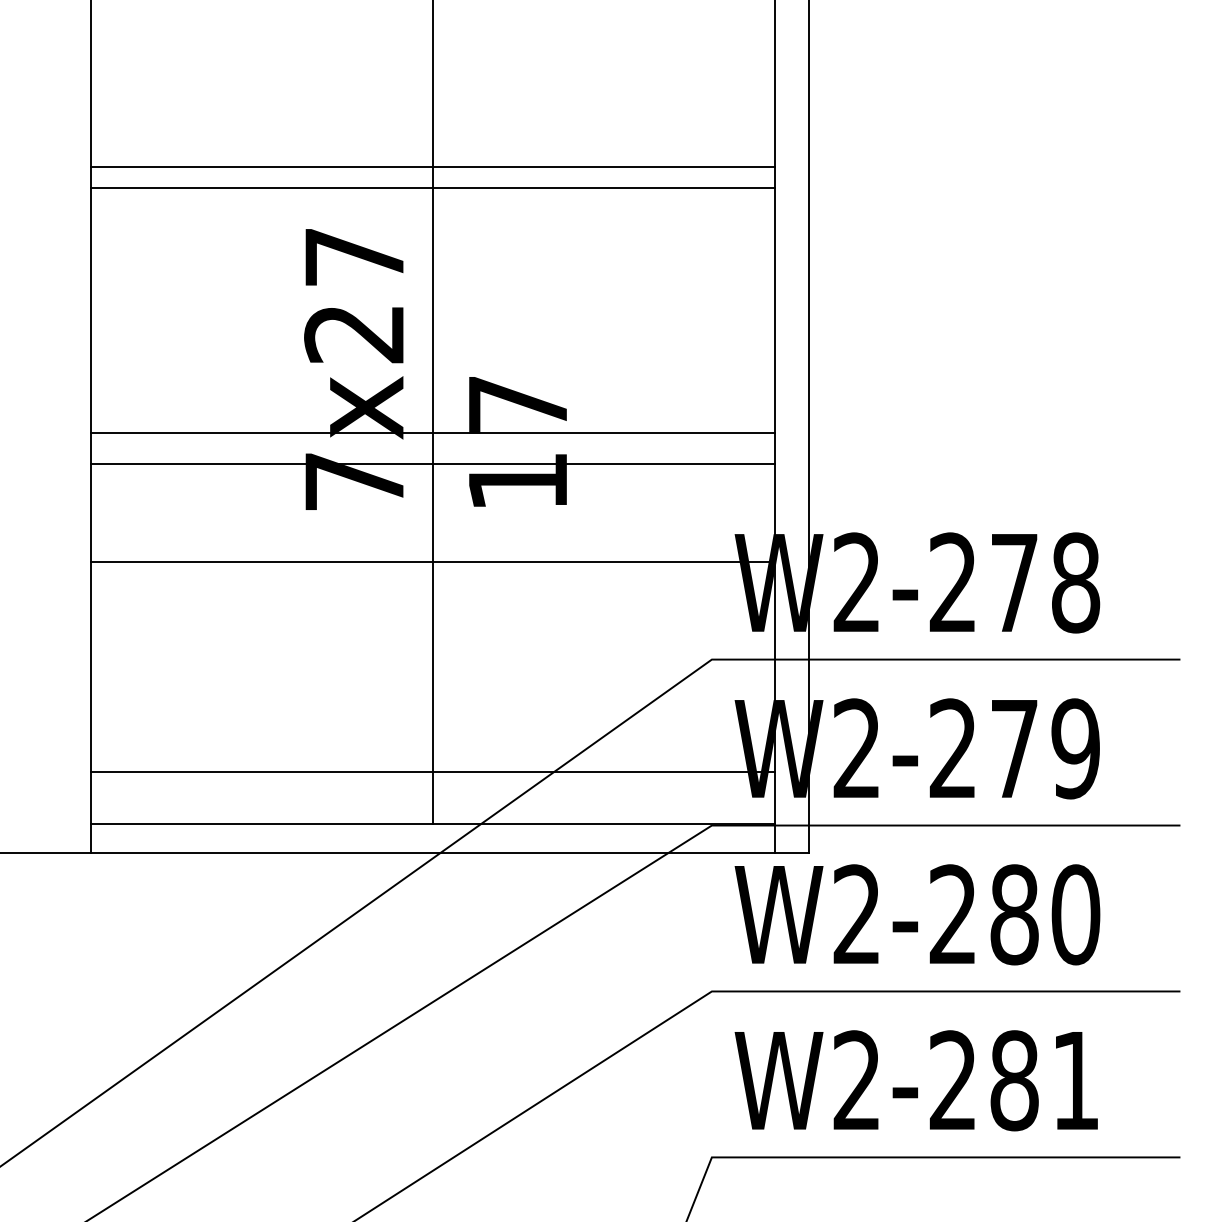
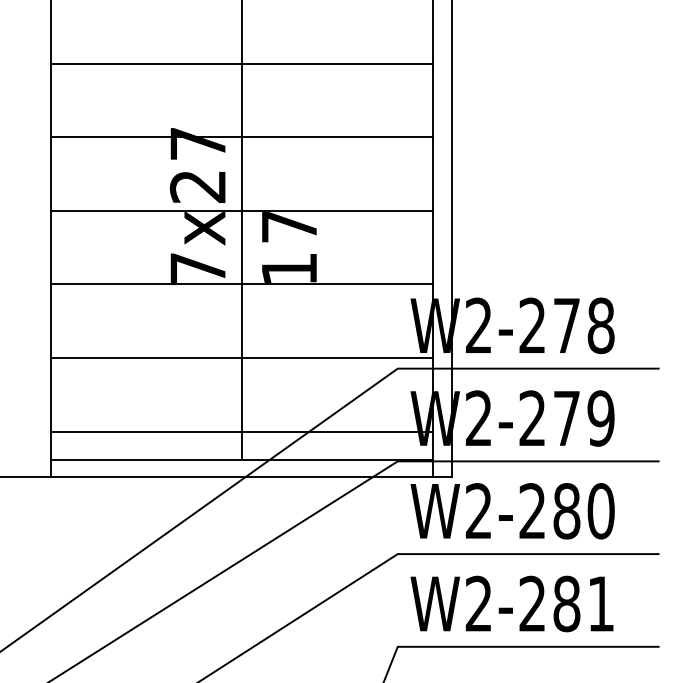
line: (432, 167) -> (241, 63), moved
line: (432, 188) -> (241, 137), moved
line: (432, 432) -> (241, 210), moved
line: (432, 464) -> (241, 284), moved
line: (432, 562) -> (241, 358), moved

